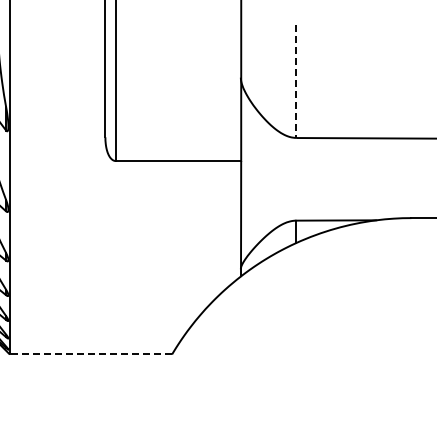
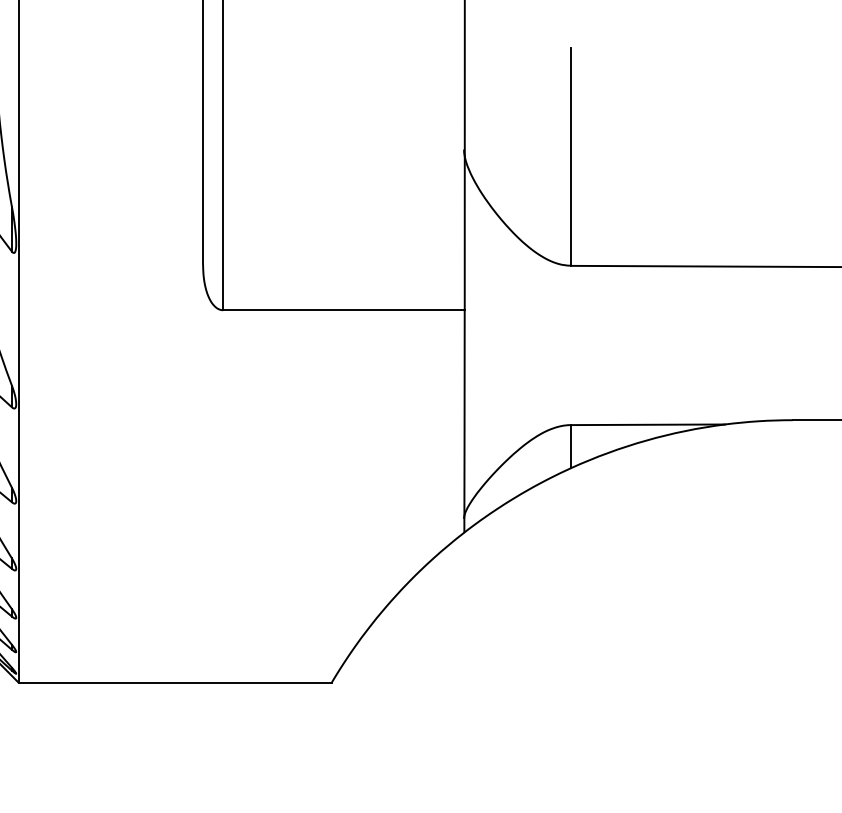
line: (296, 81) -> (571, 156), dashed -> solid
line: (90, 354) -> (174, 682), dashed -> solid

